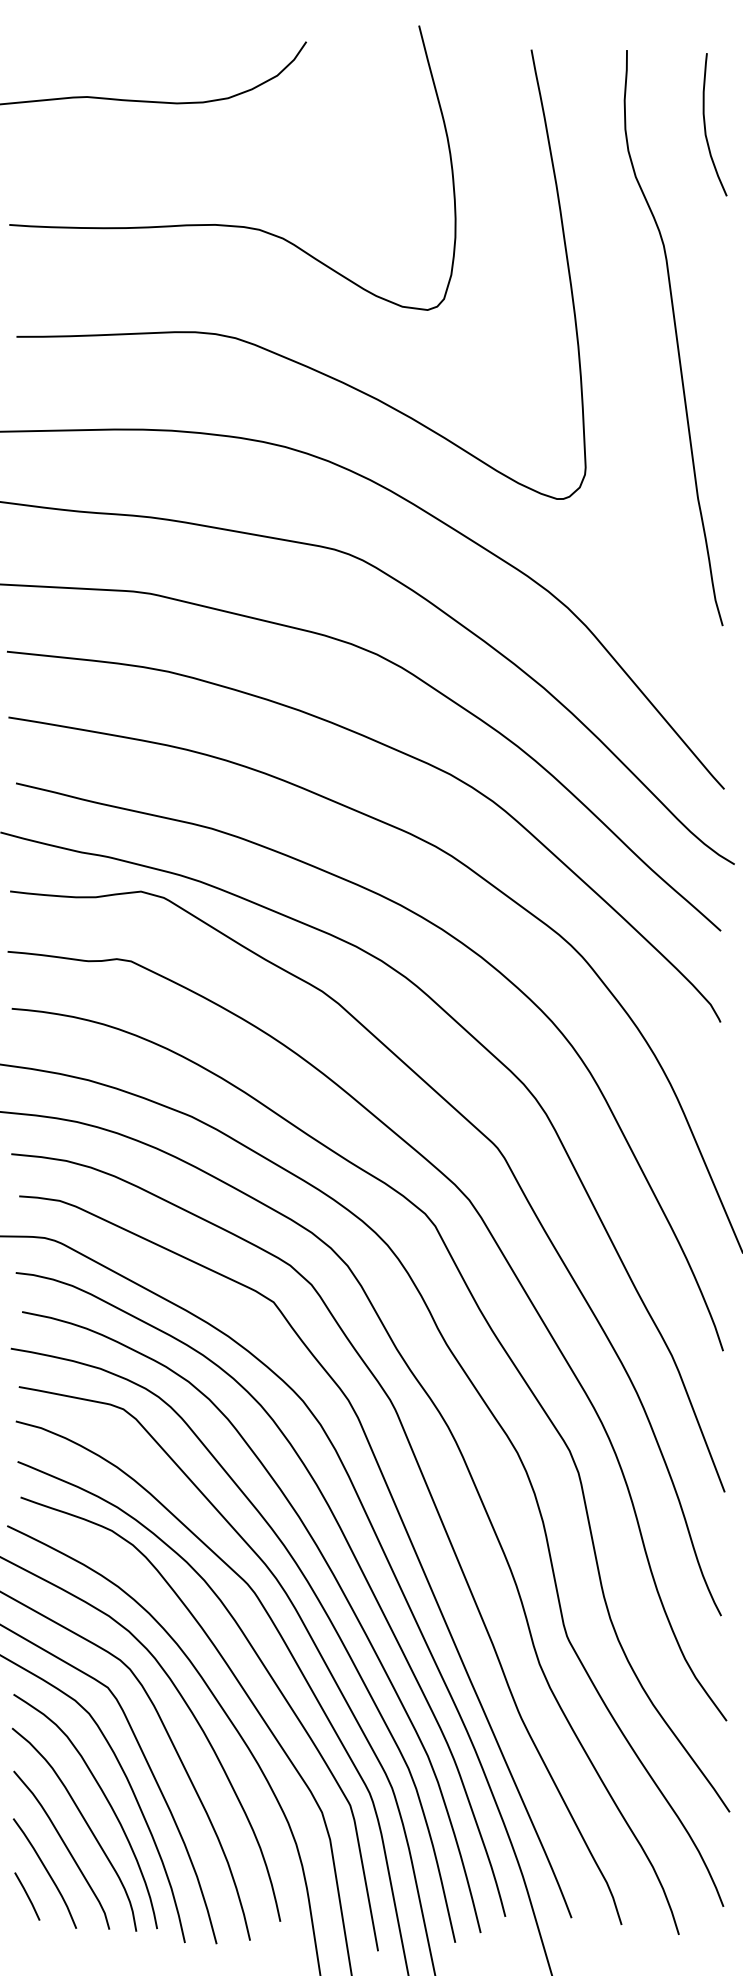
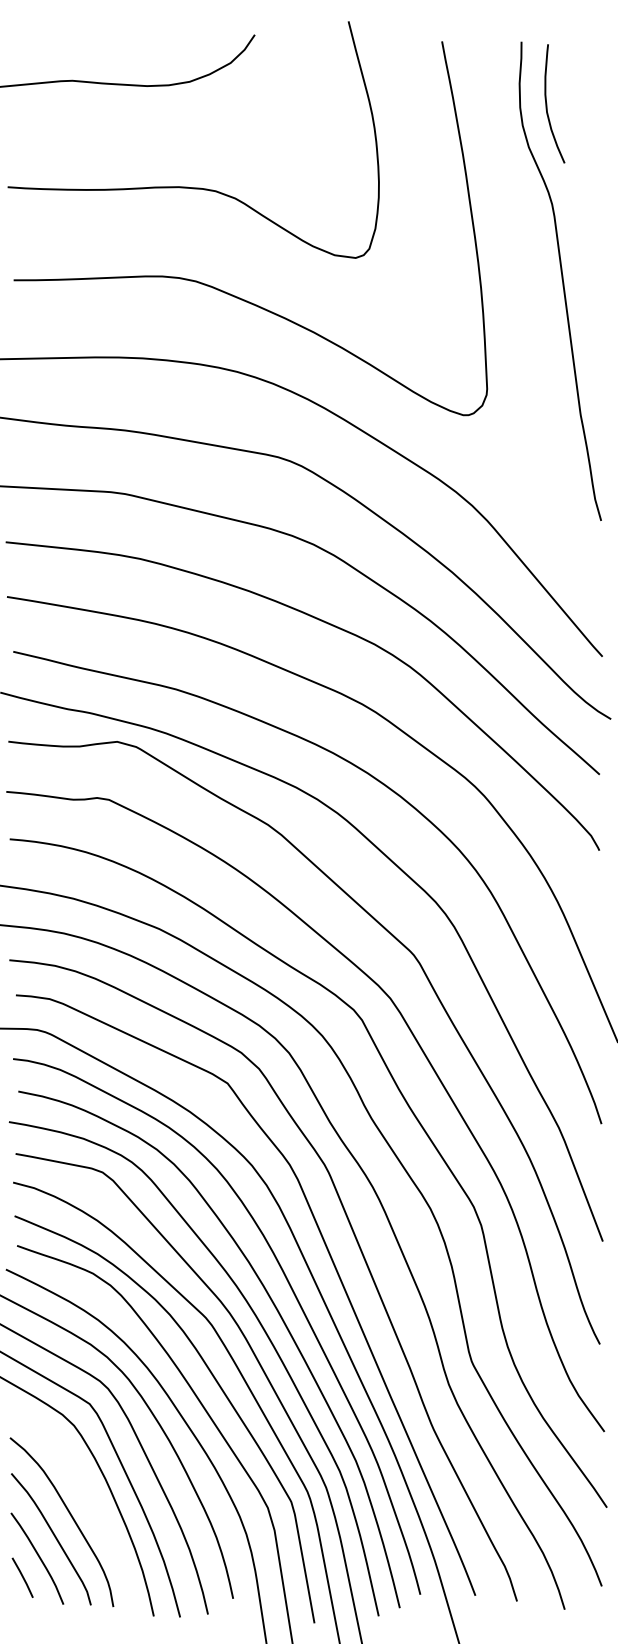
curve: (705, 124) -> (546, 103), moved
curve: (106, 1800) -> (88, 1497), removed

